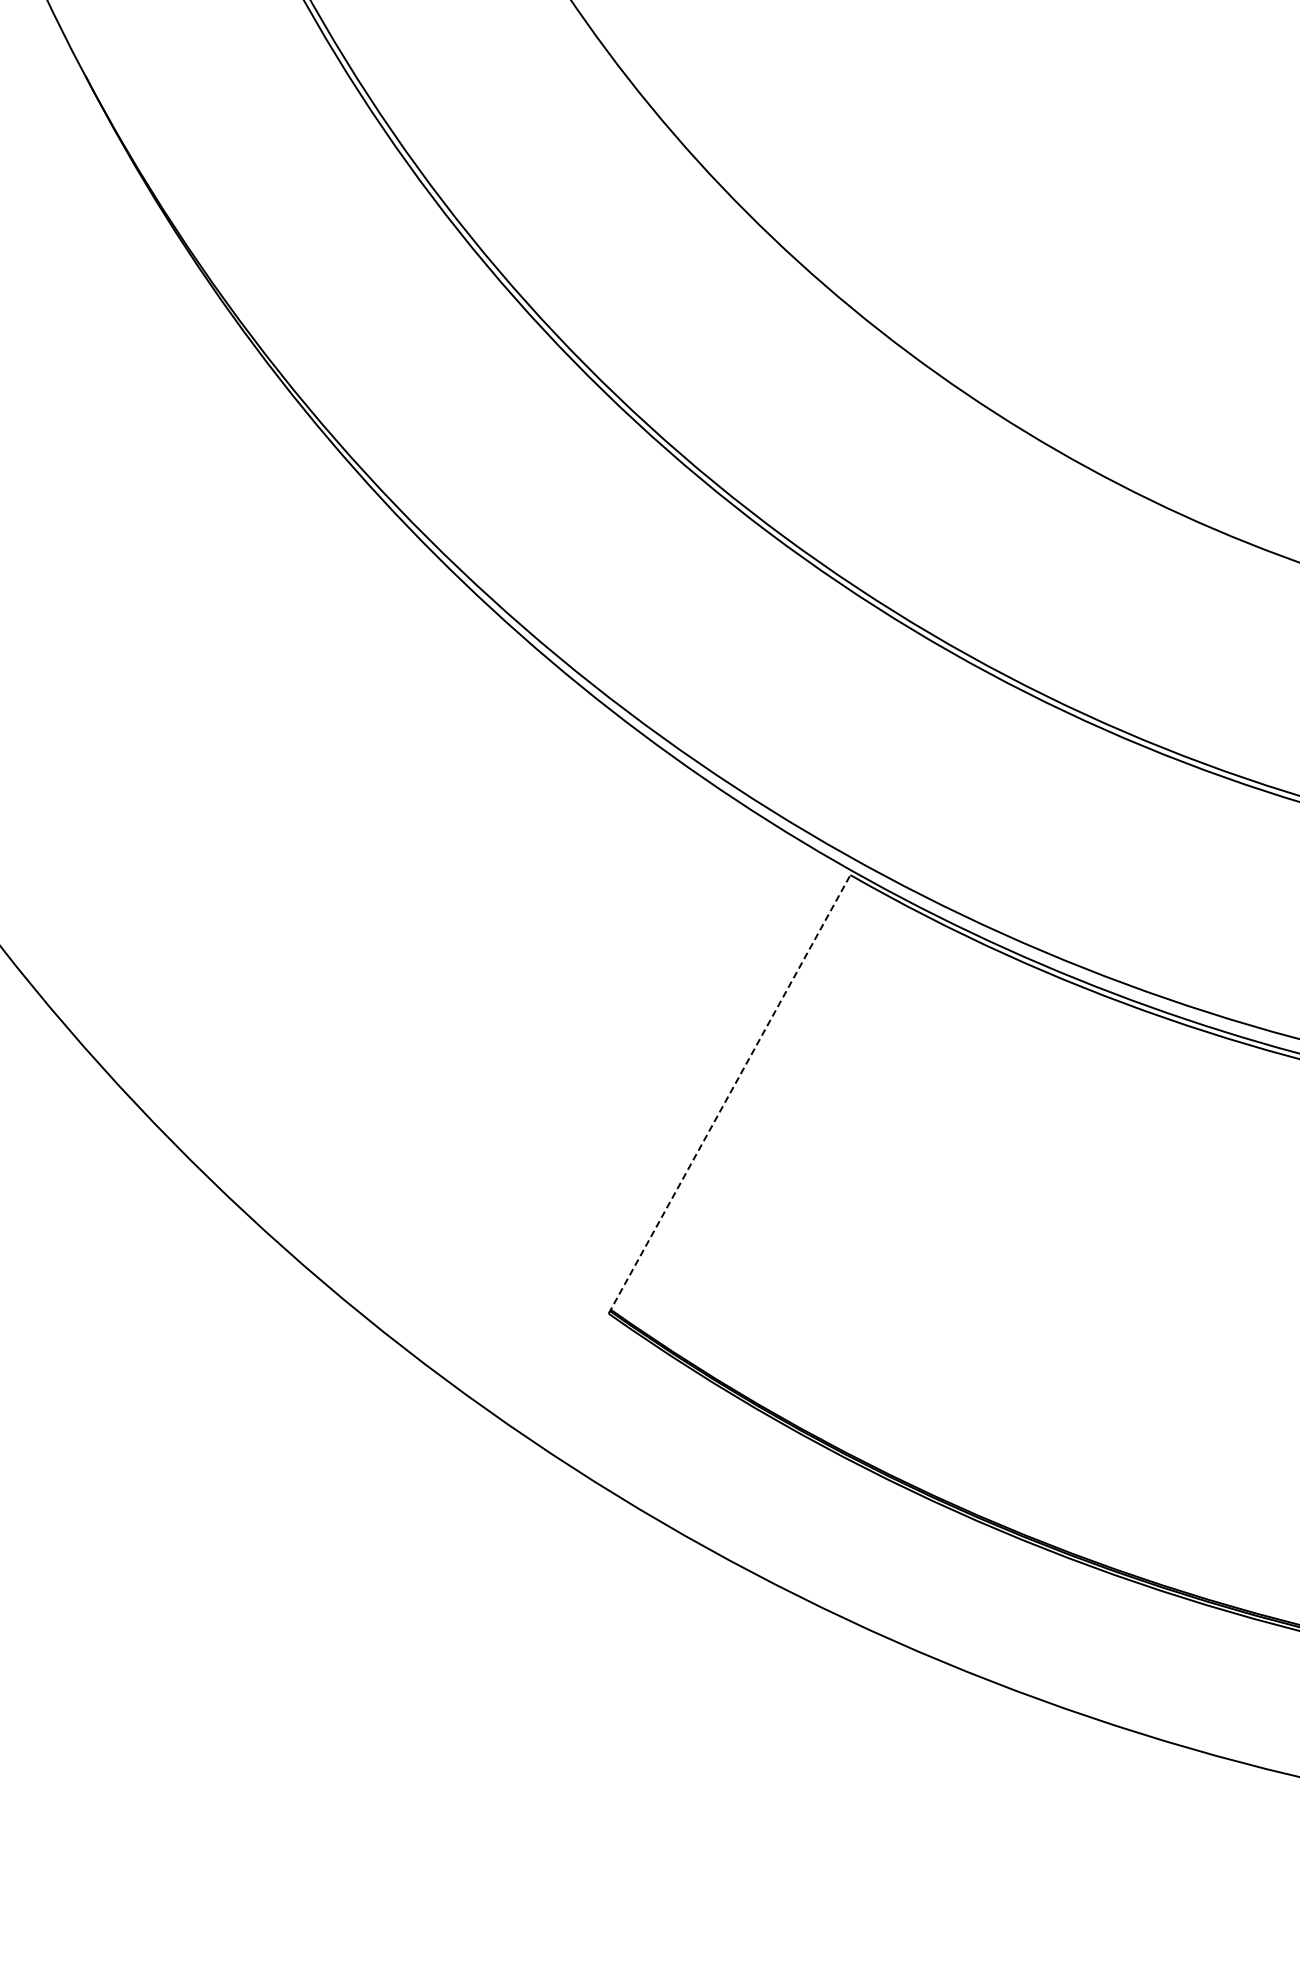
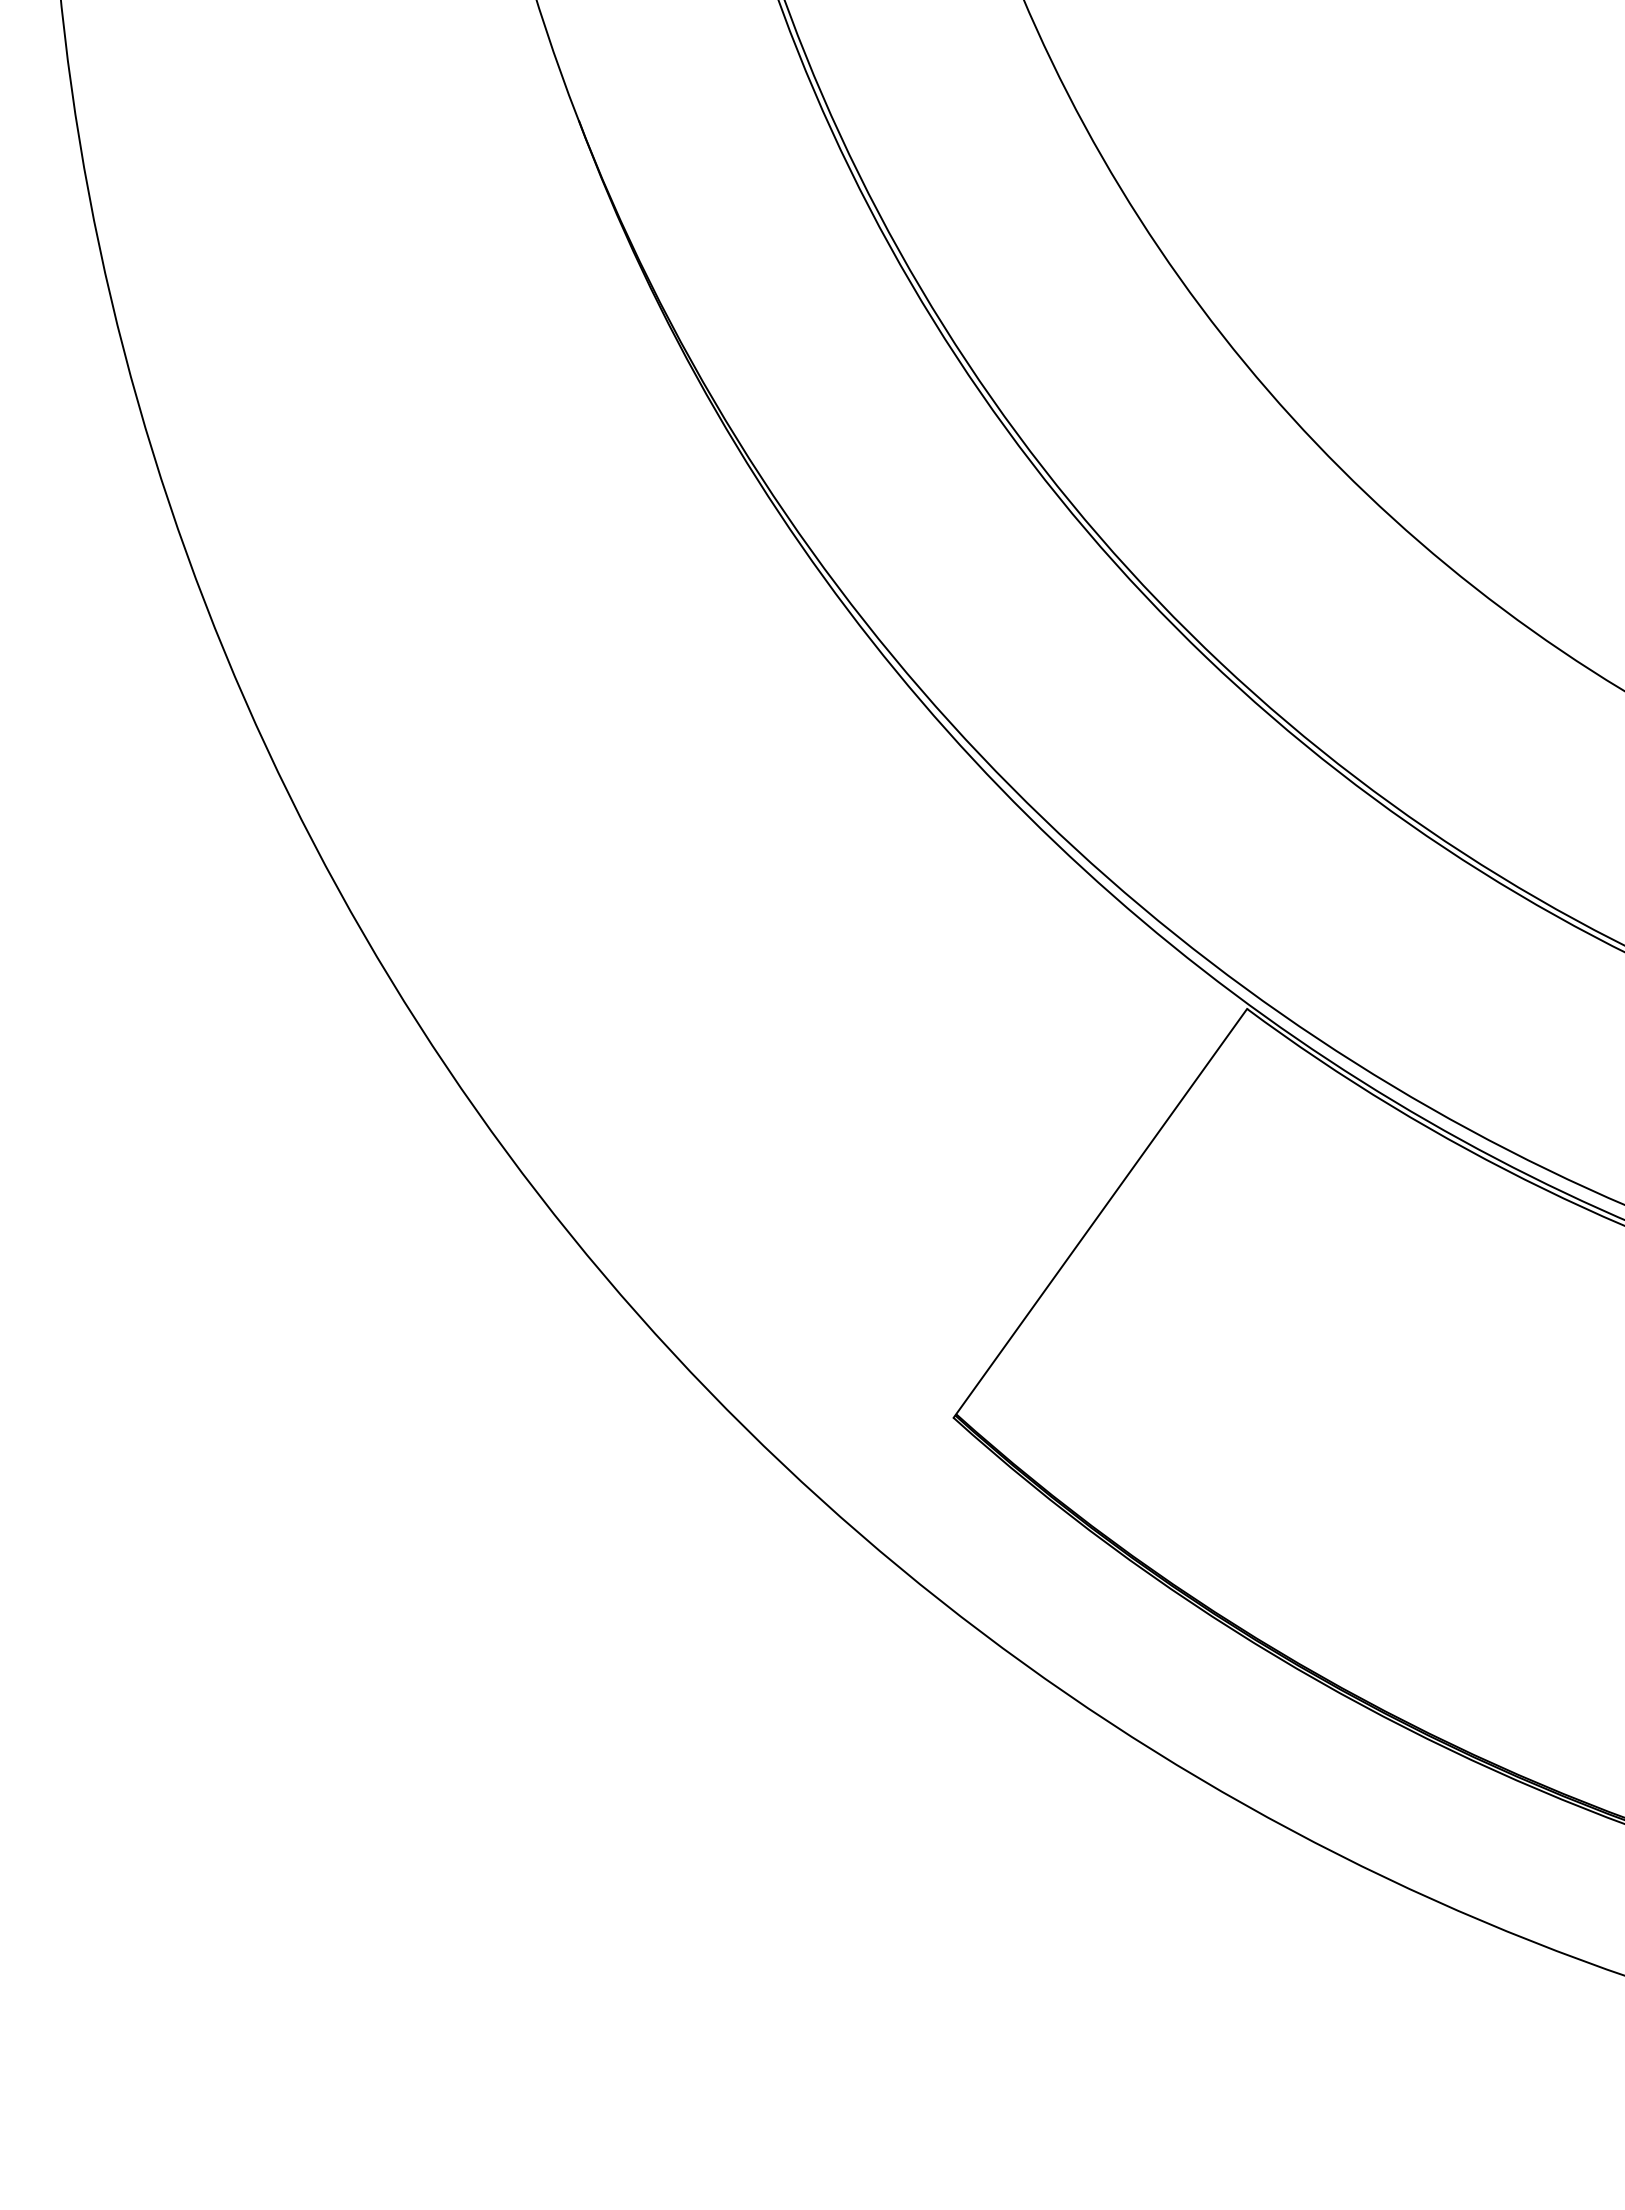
line: (729, 1094) -> (1100, 1213), dashed -> solid

